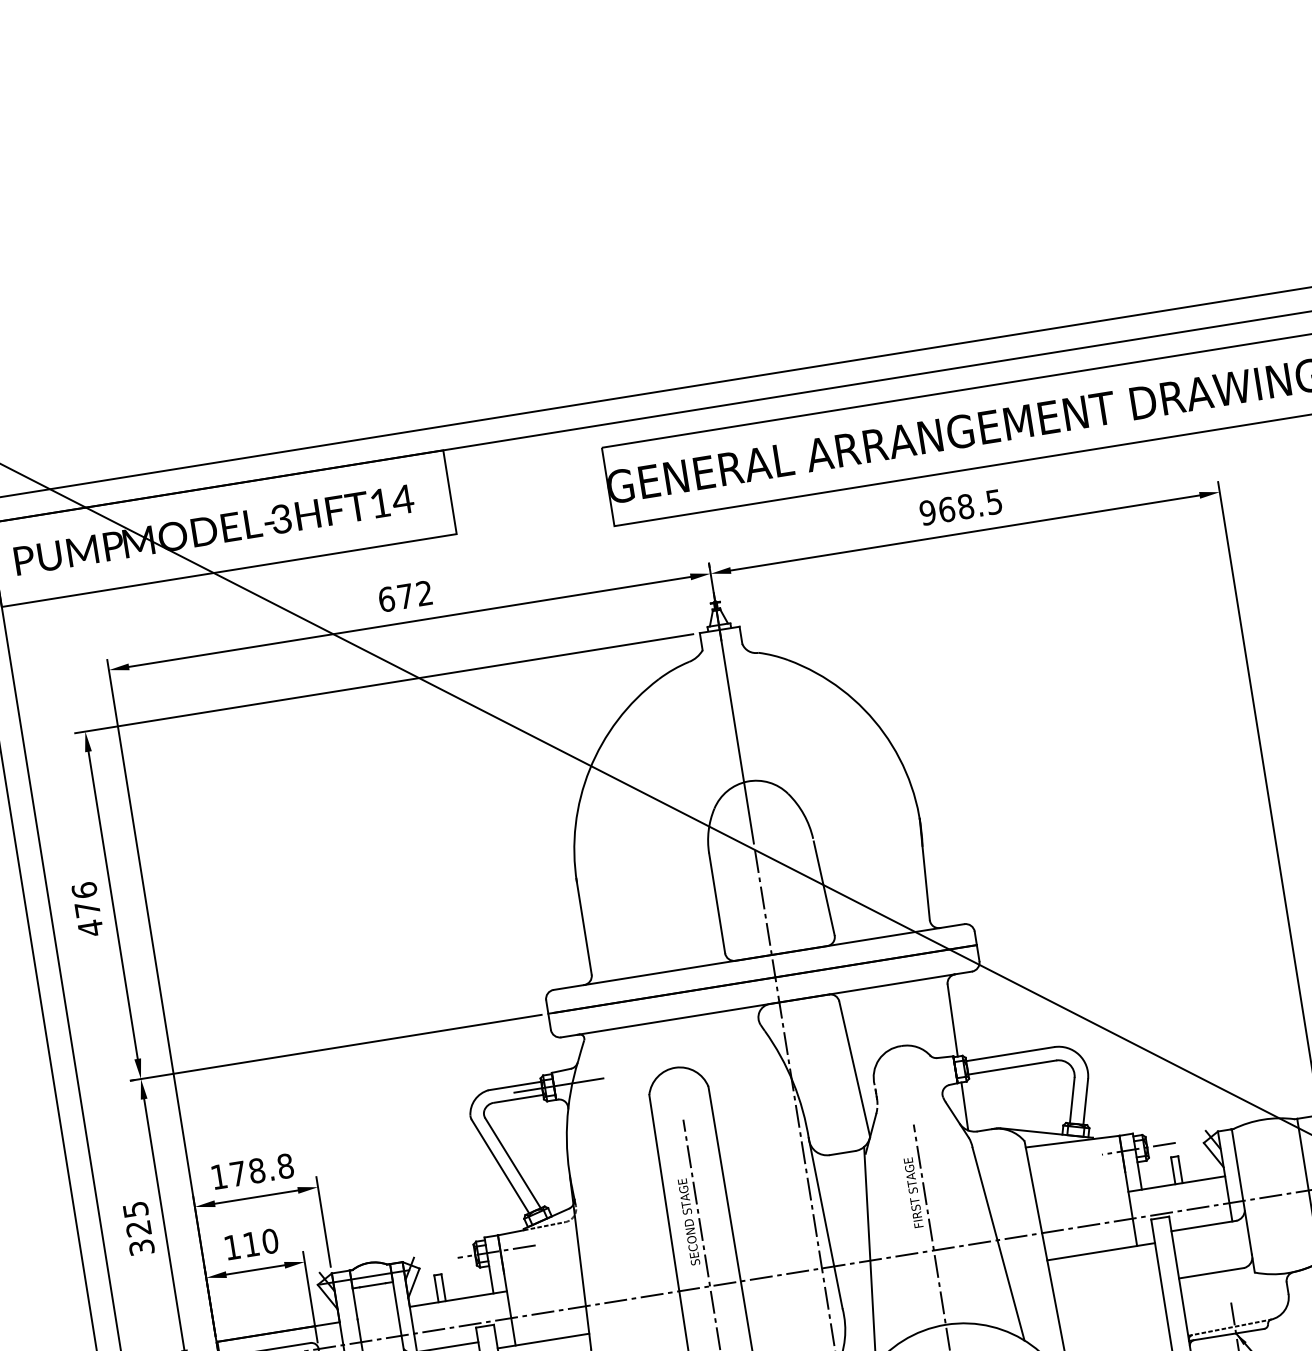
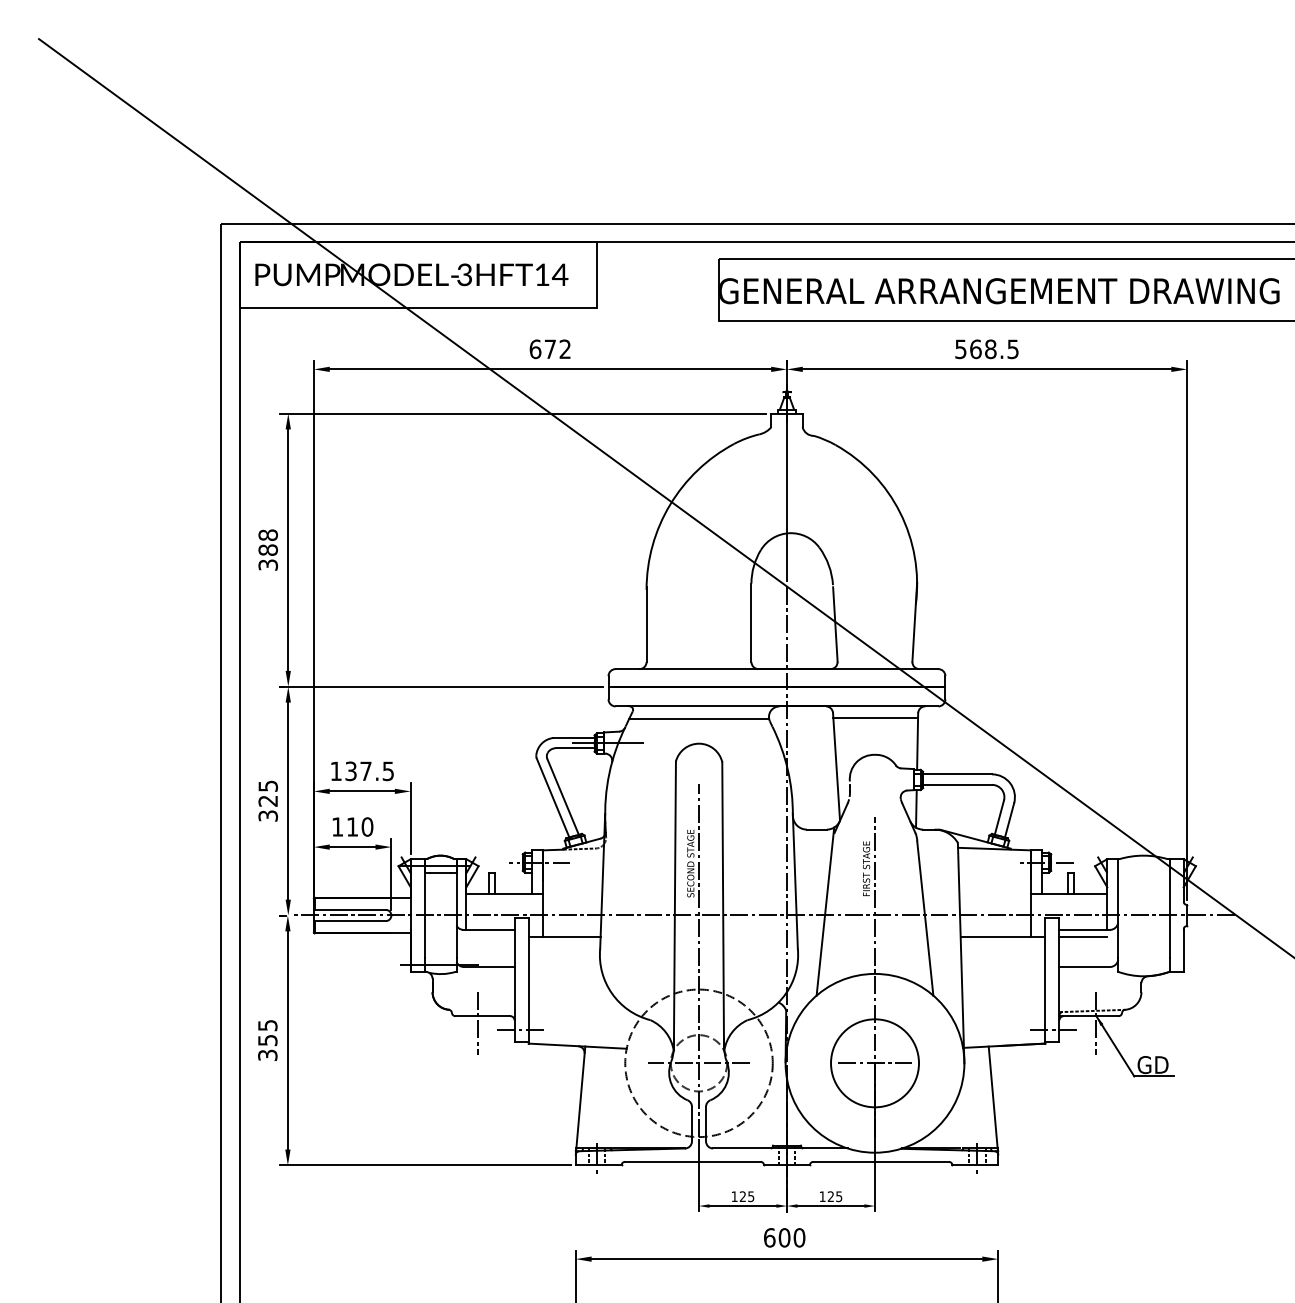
text: (927, 511) -> (960, 348), 968.5 -> 568.5
text: (86, 909) -> (267, 550), 476 -> 388
line: (894, 999) -> (875, 718), added
line: (670, 1036) -> (699, 719), added
text: (261, 1170) -> (369, 771), 178.8 -> 137.5
line: (1203, 1234) -> (1083, 936), added

